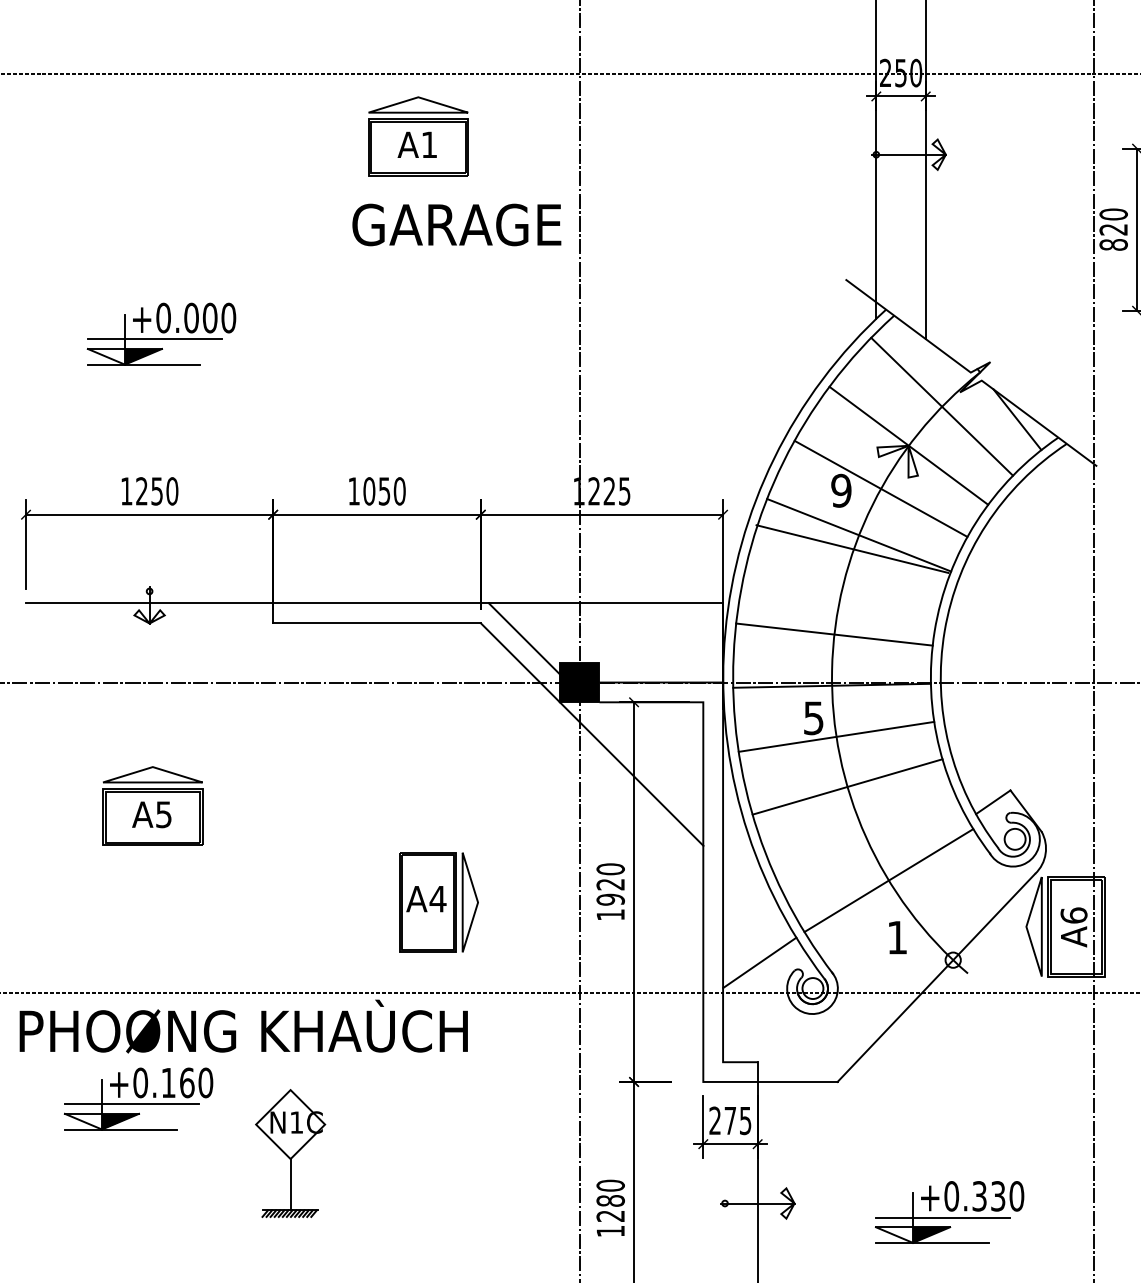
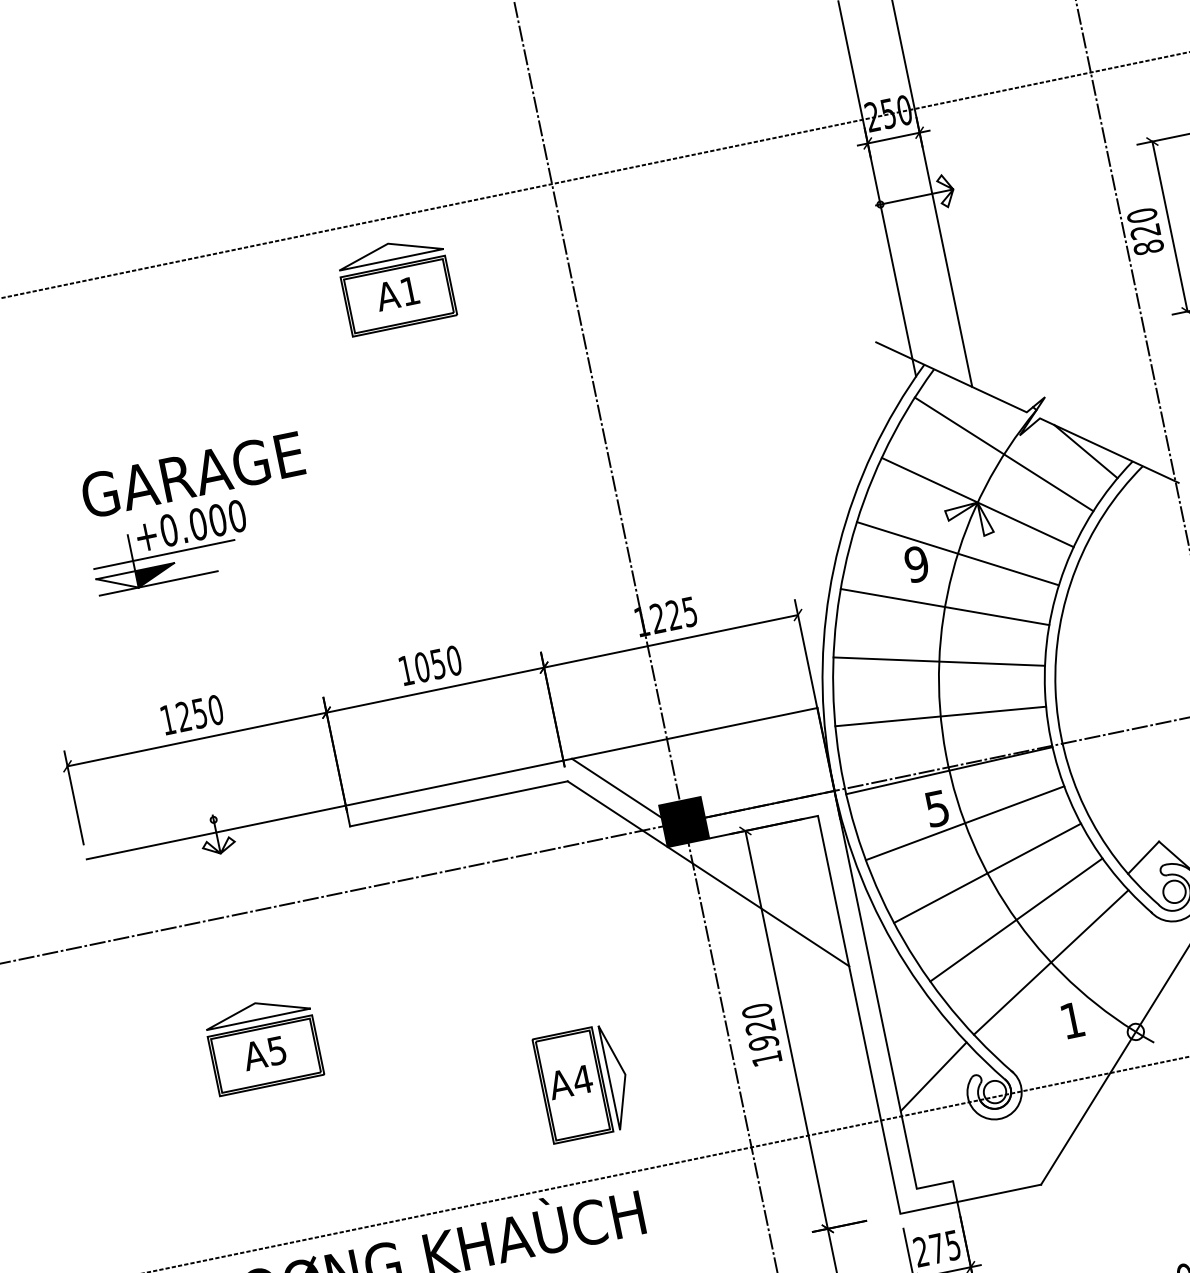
text: (456, 224) -> (192, 474), moved
line: (852, 548) -> (939, 660), moved
line: (864, 835) -> (1015, 920), added

